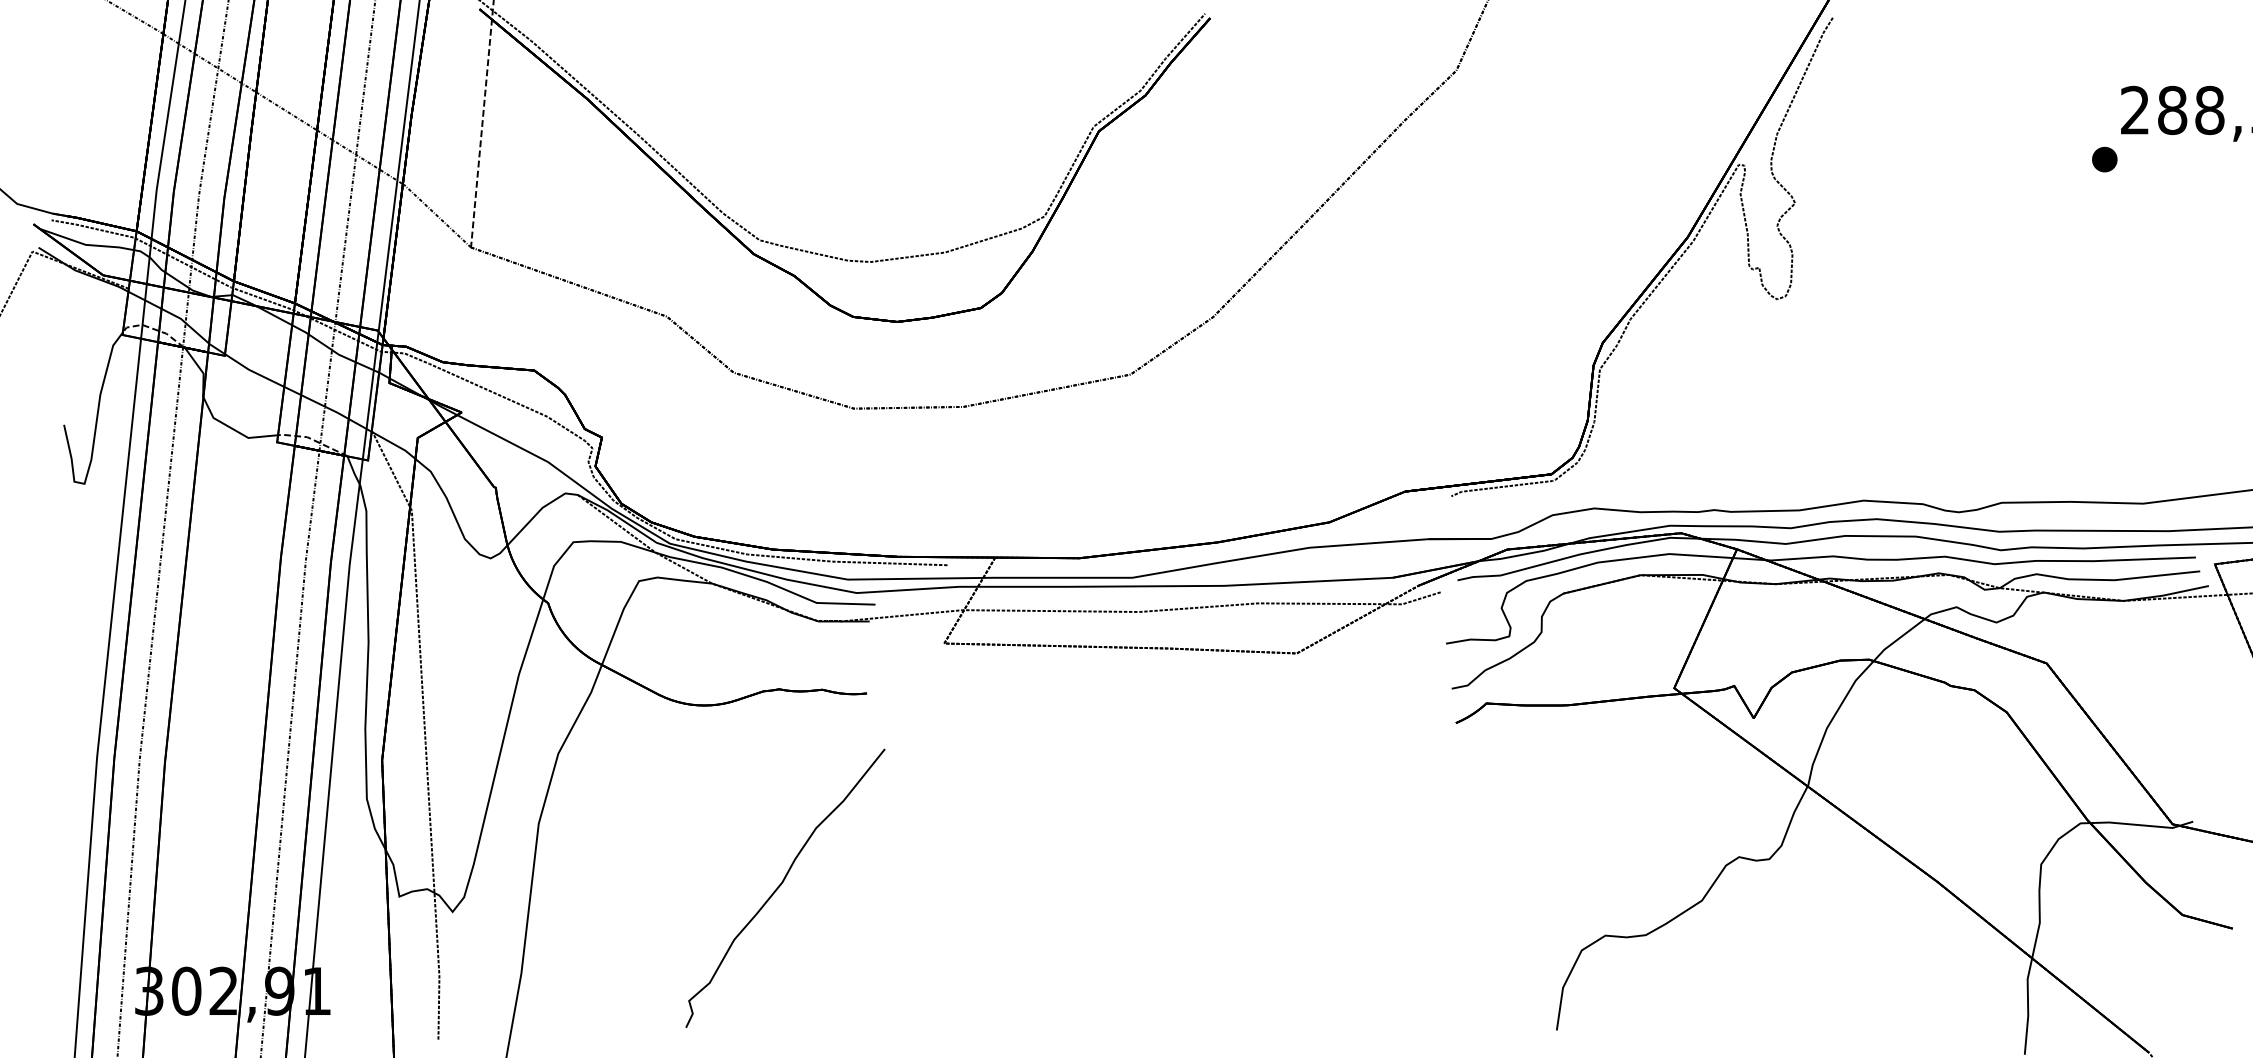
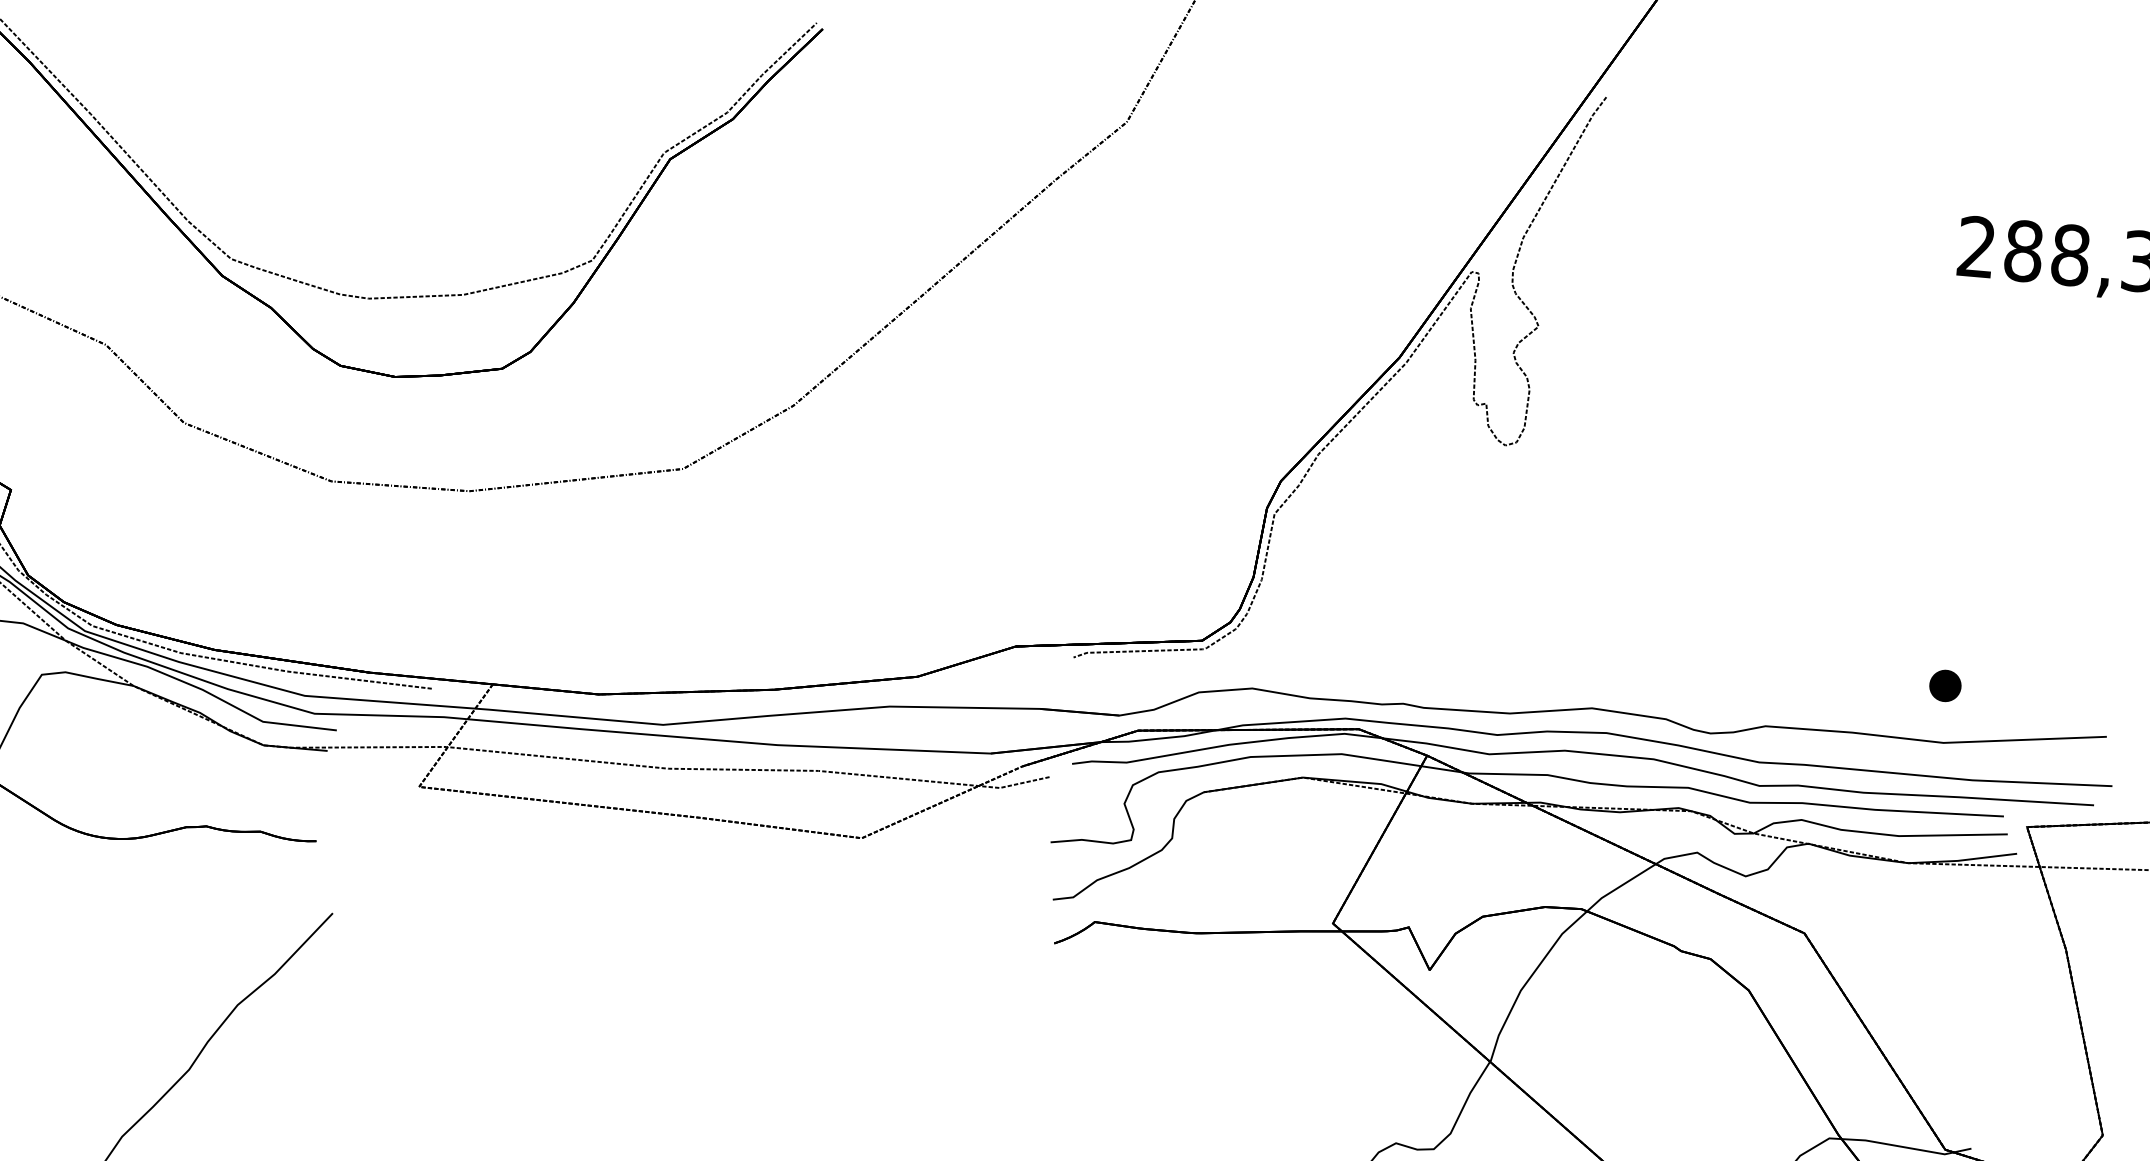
part: (2104, 159) -> (1945, 685), moved

